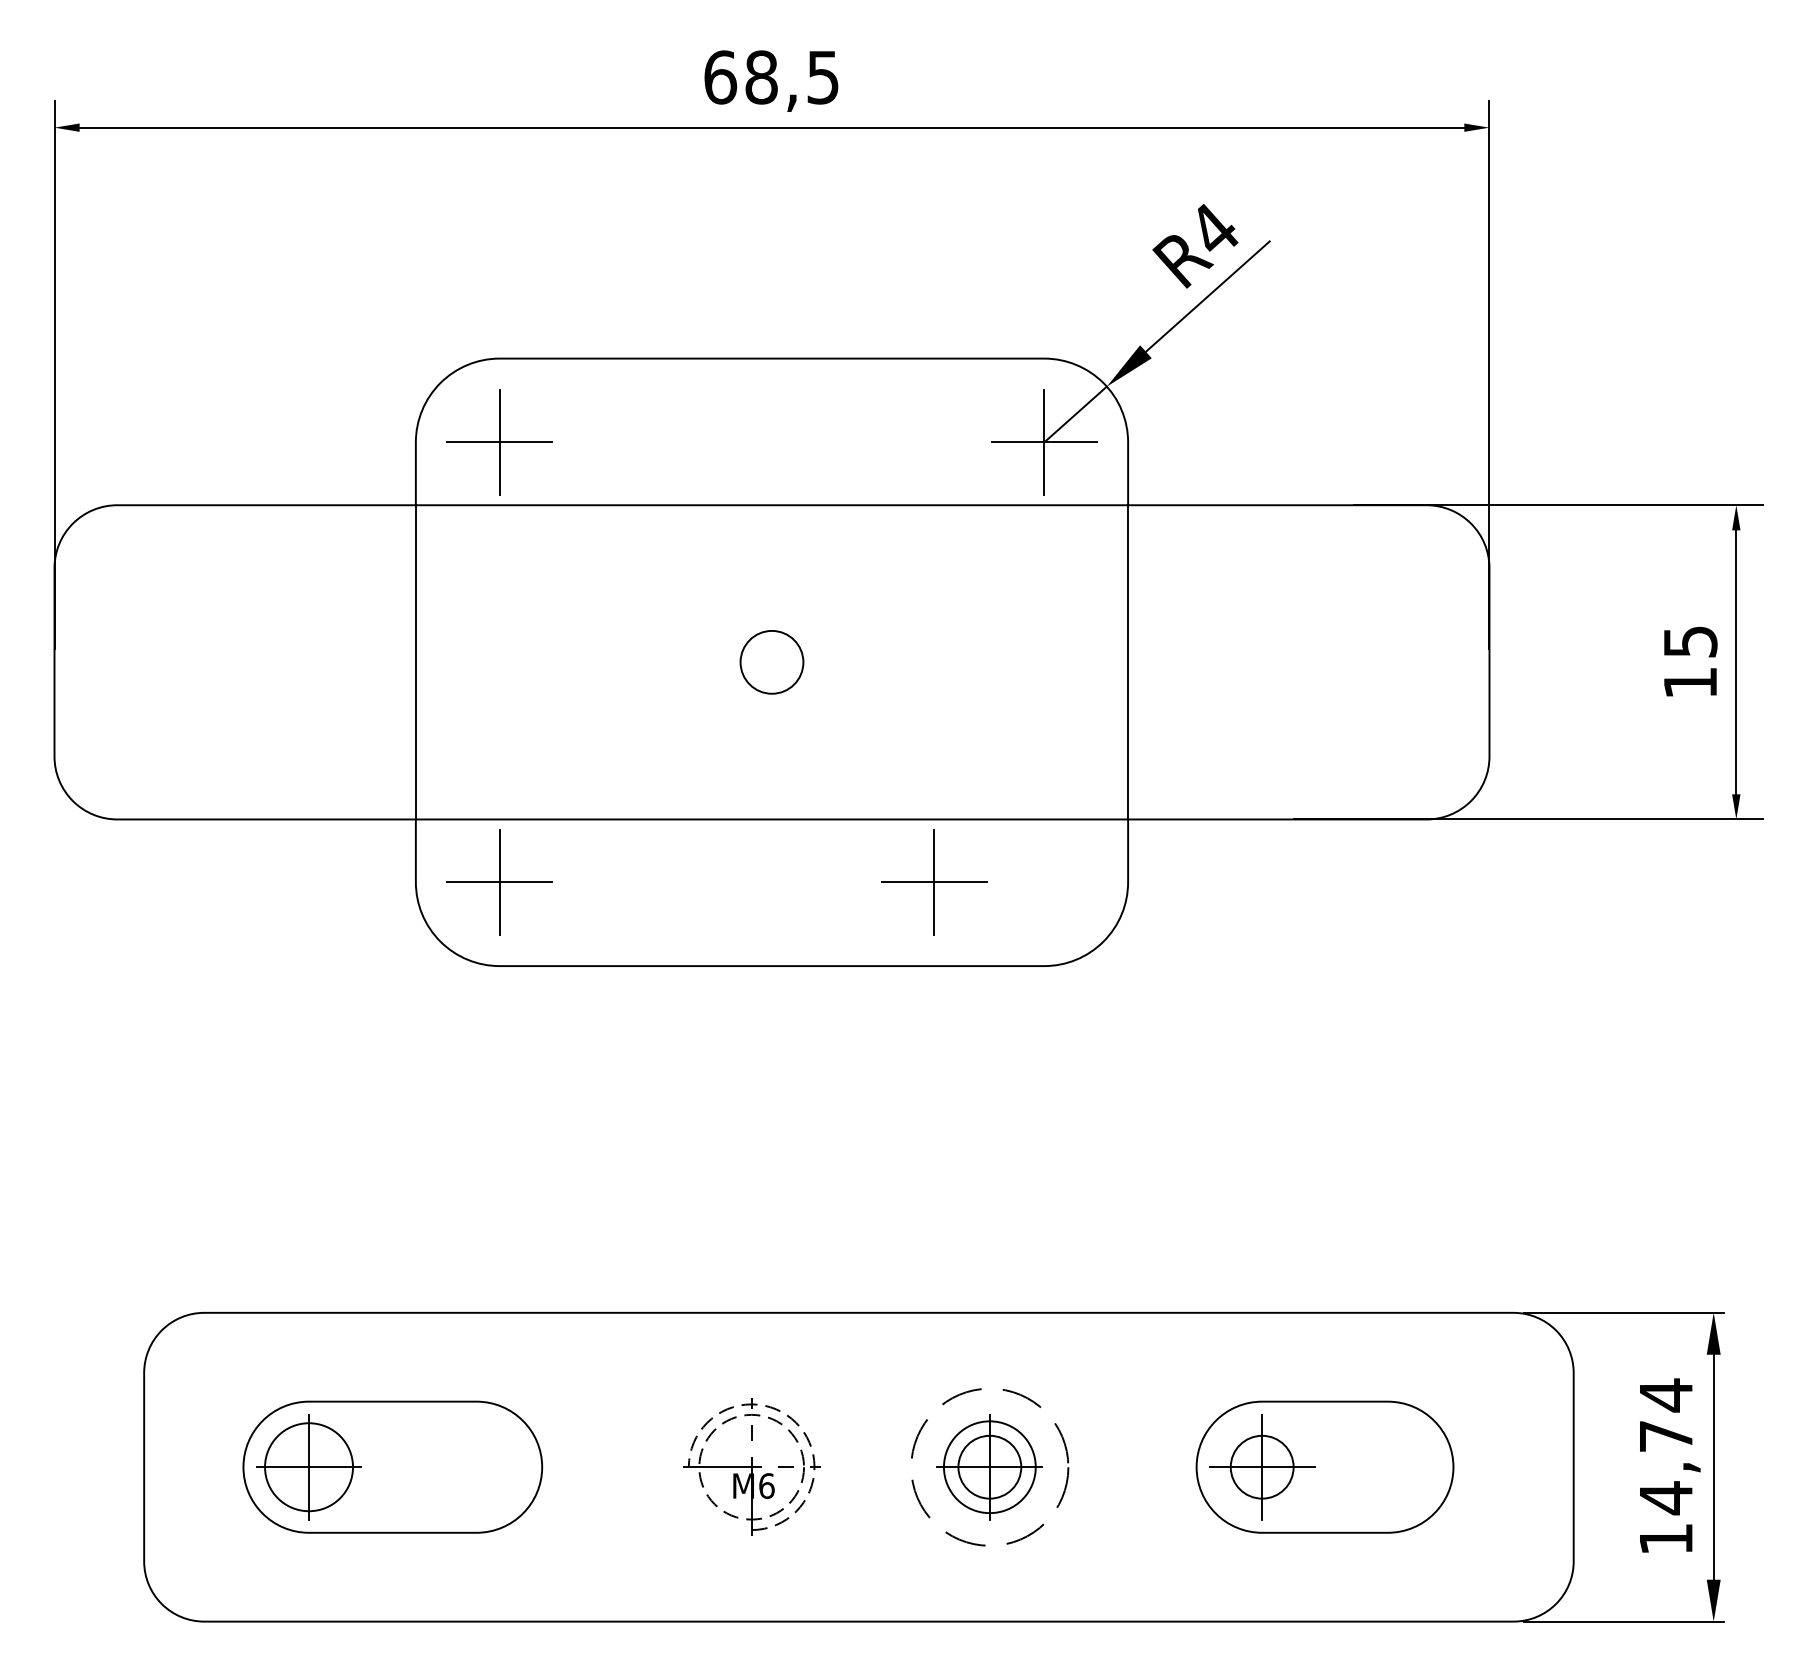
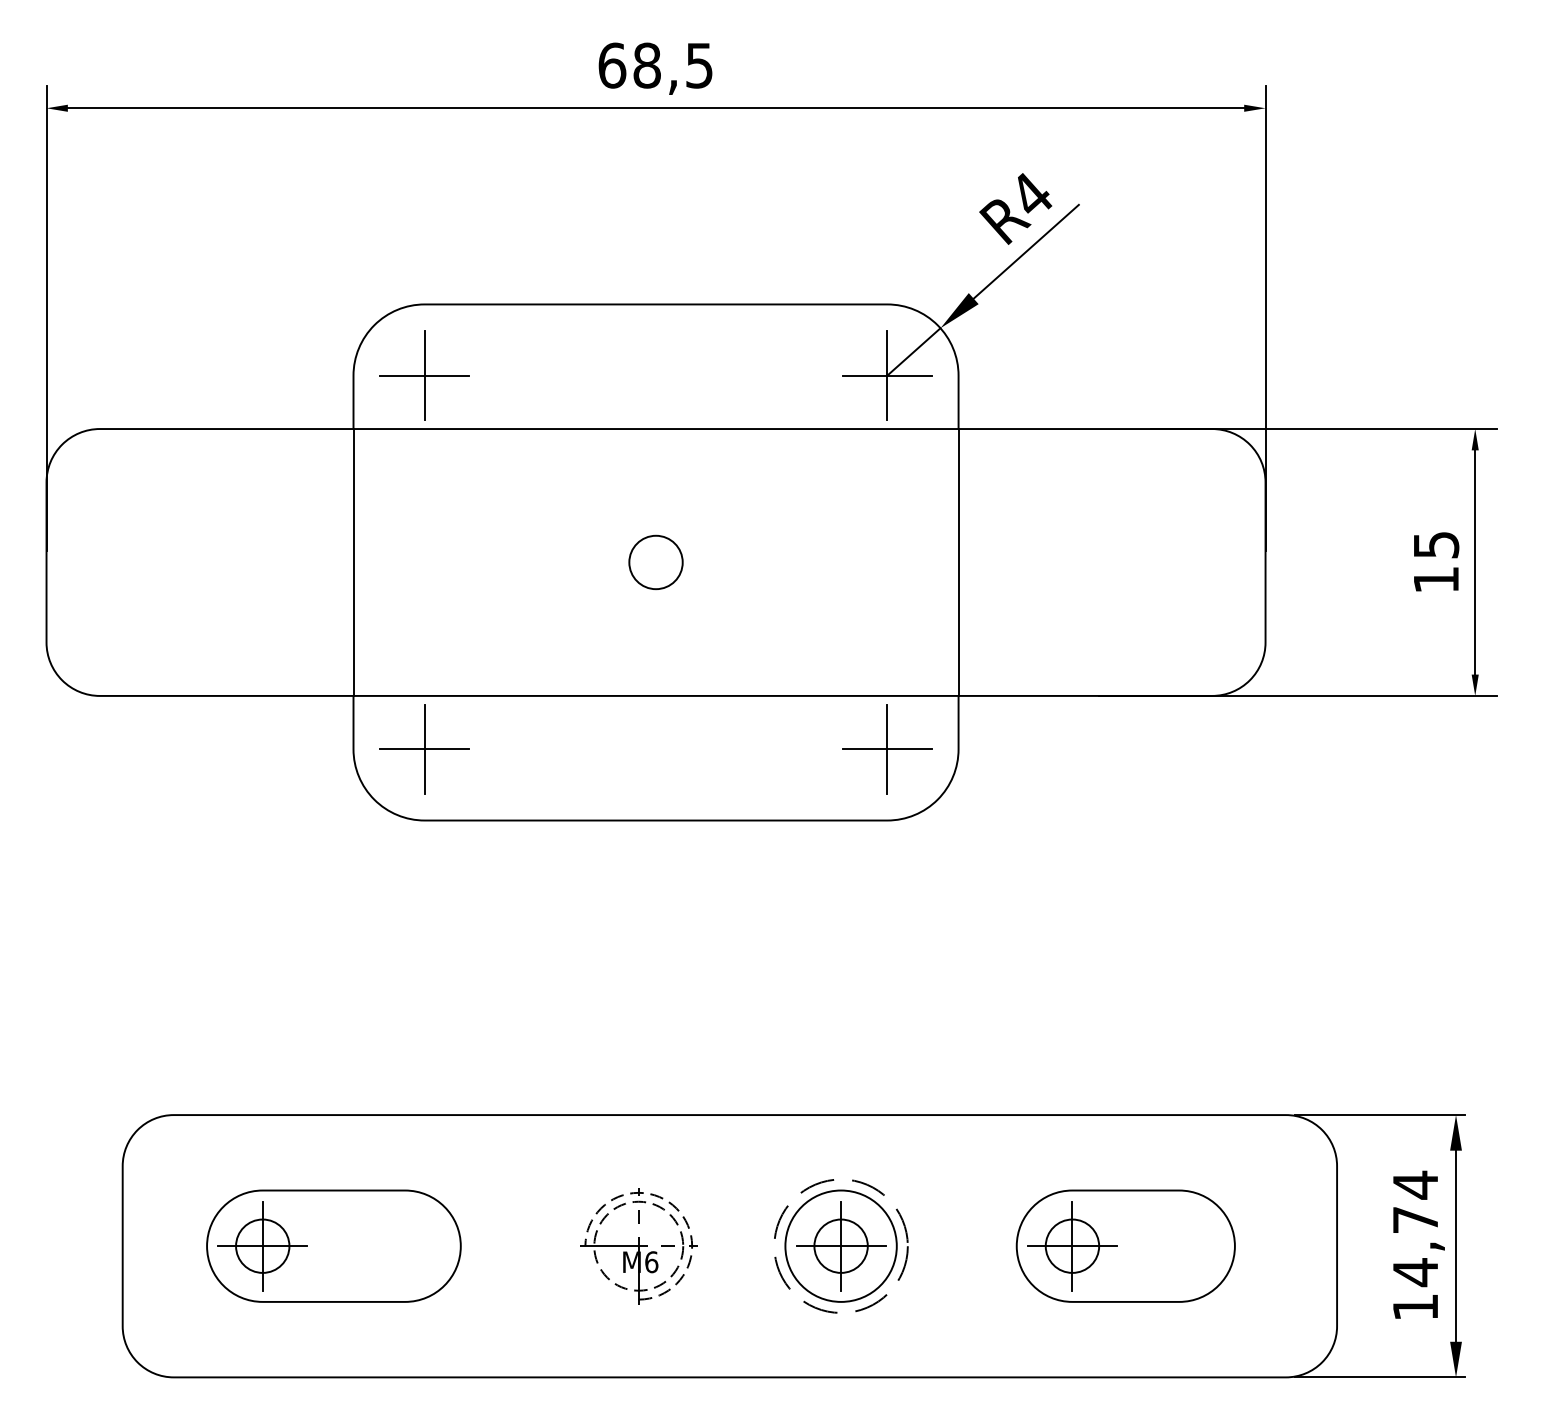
part: (934, 882) -> (887, 749), moved
circle: (308, 1466) -> (262, 1245), size x0.71
circle: (989, 1466) -> (840, 1245), size x1.43

